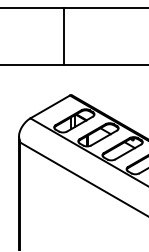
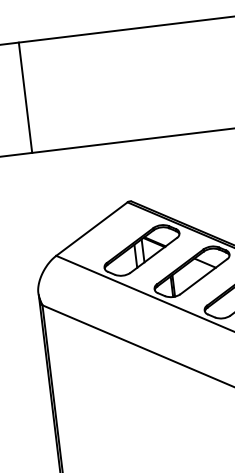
line: (63, 35) -> (25, 96), moved

